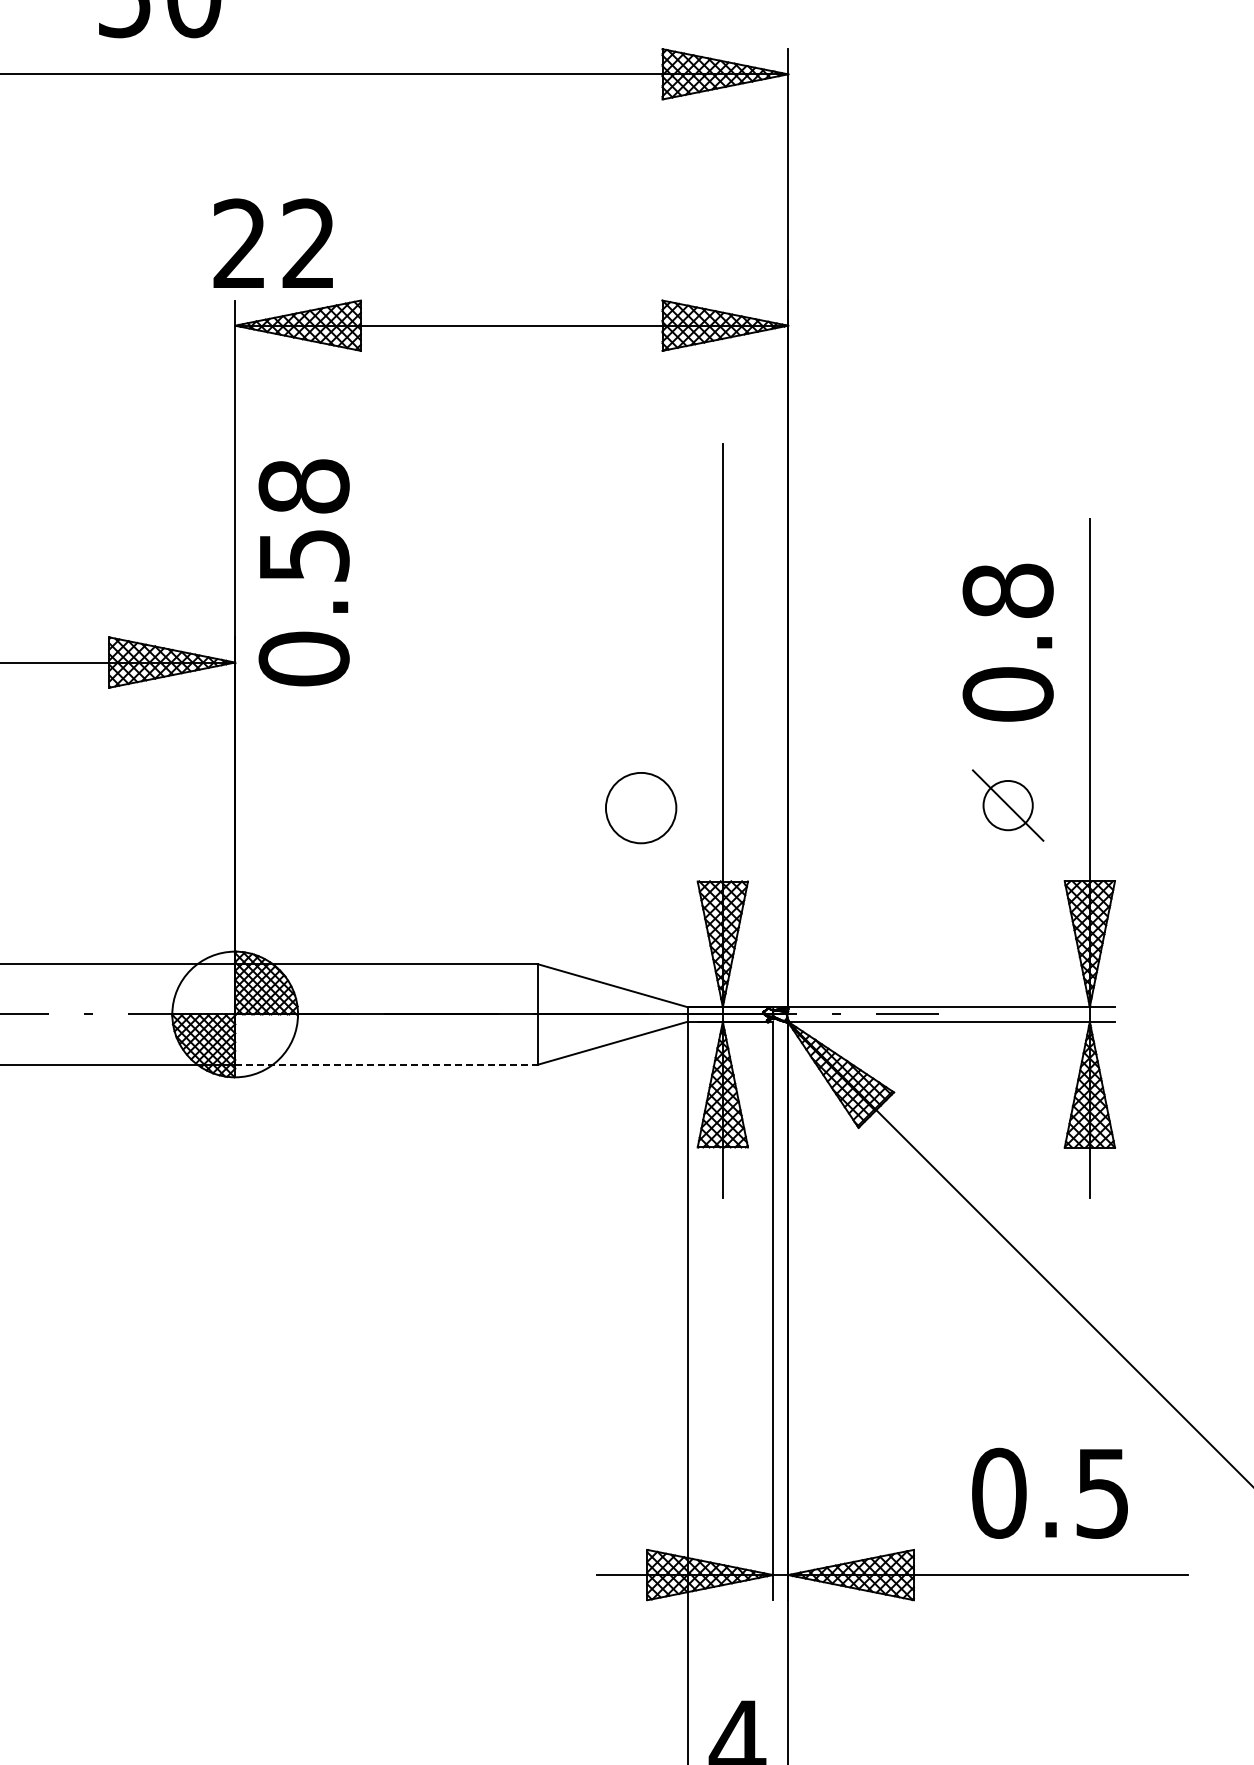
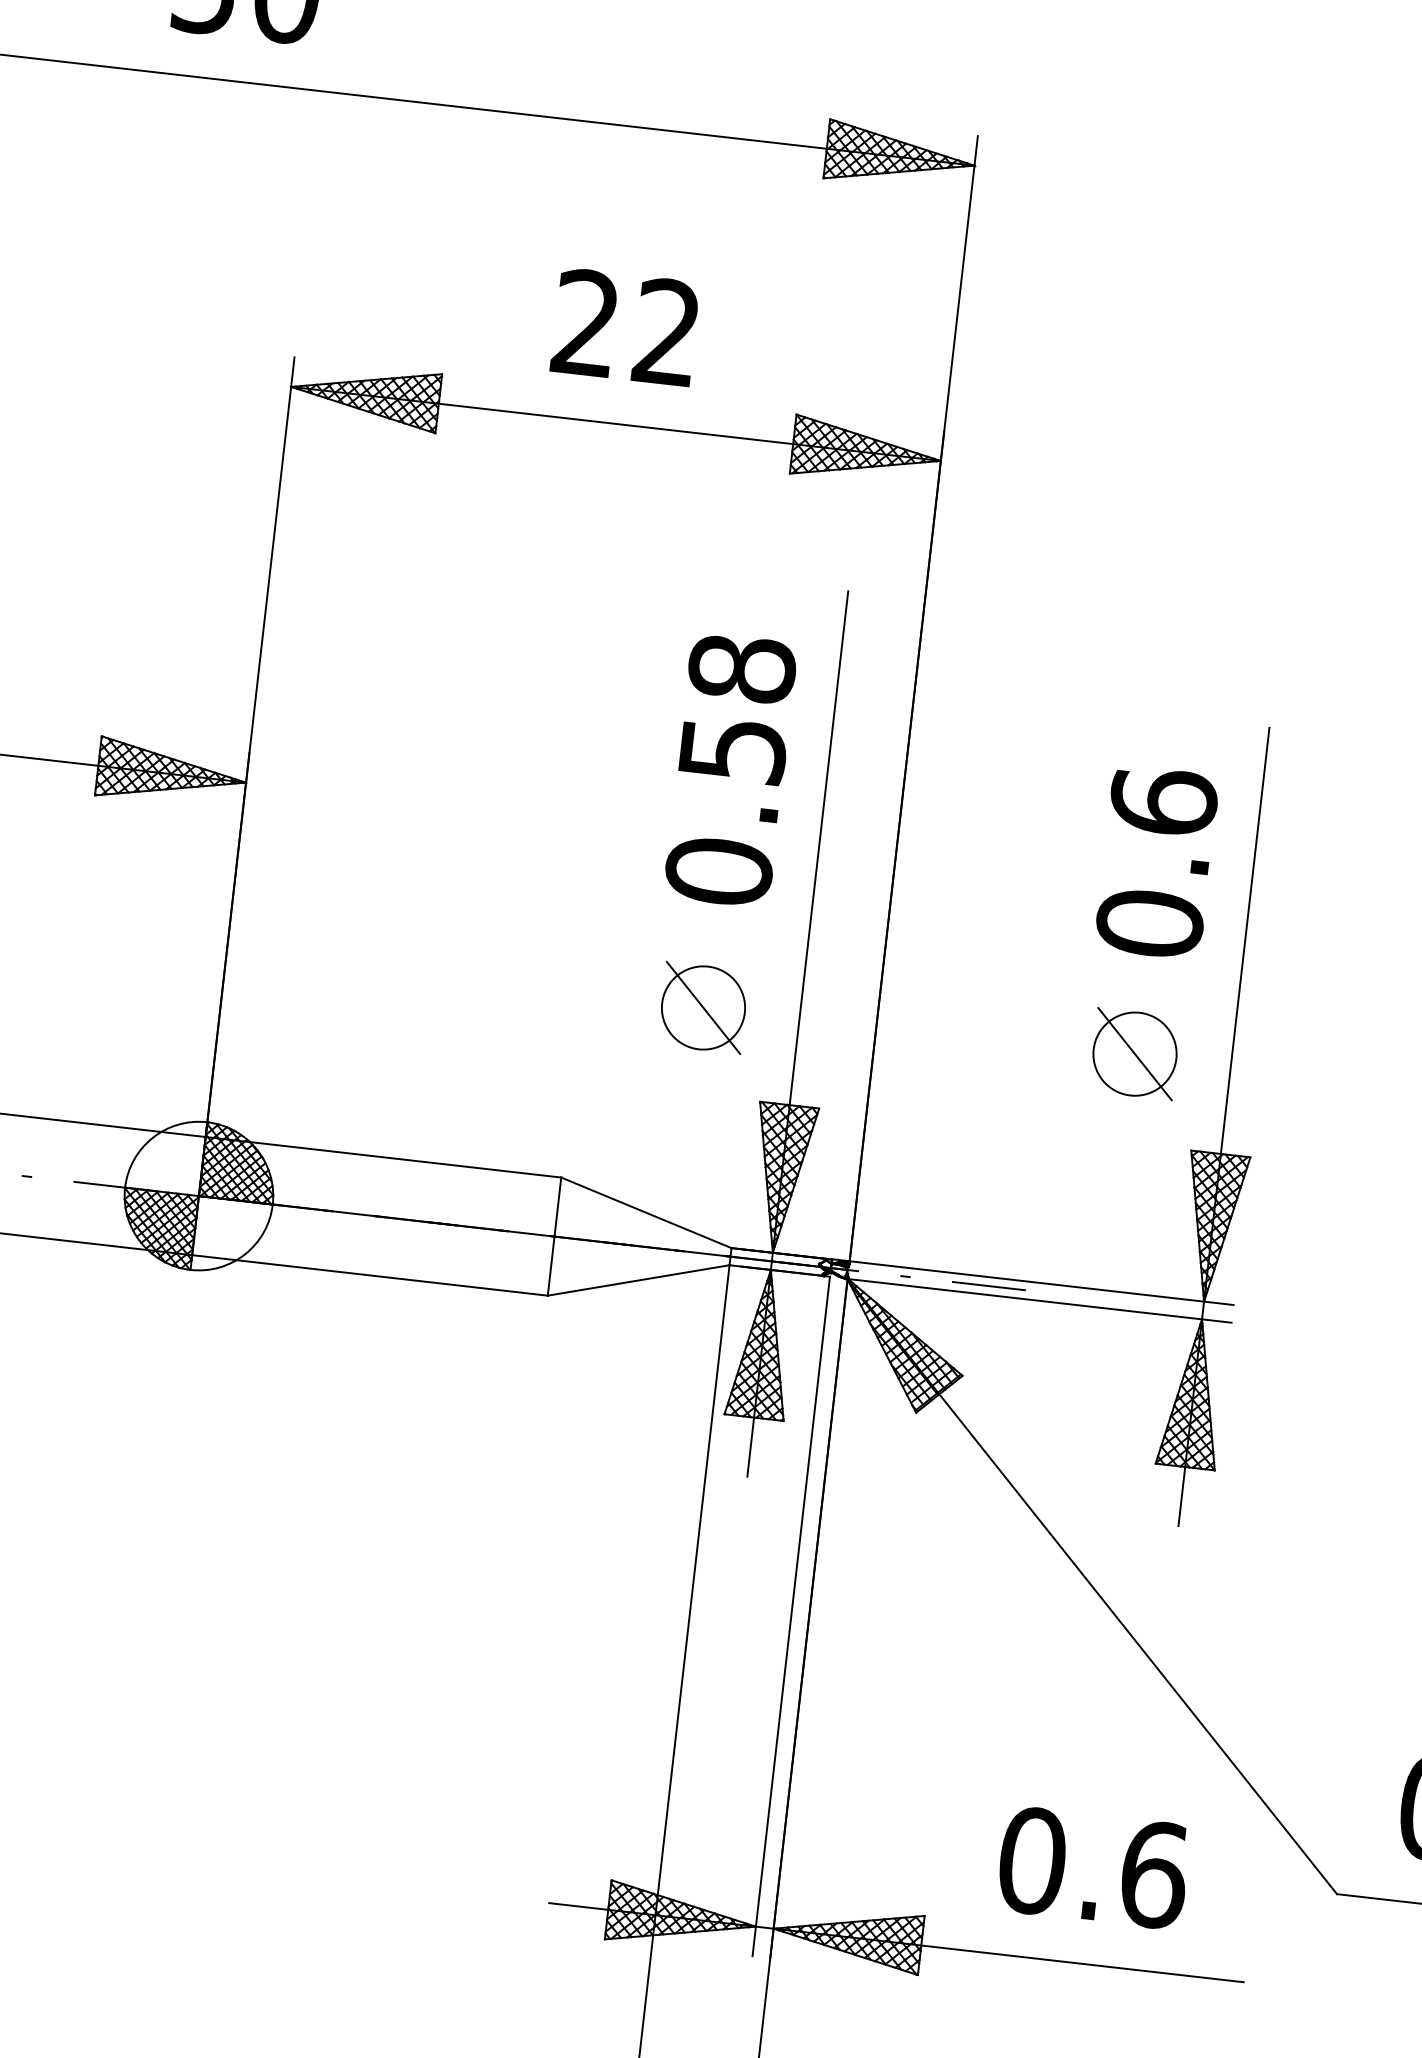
text: (272, 242) -> (624, 325), moved
text: (303, 572) -> (729, 769), moved
text: (1007, 590) -> (1163, 801), 0.8 -> 0.6
circle: (1007, 805) -> (1134, 1053), size x1.43
line: (640, 807) -> (702, 1007), added
line: (387, 1064) -> (371, 1275), dashed -> solid
text: (1103, 1492) -> (1155, 1873), 0.5 -> 0.6

